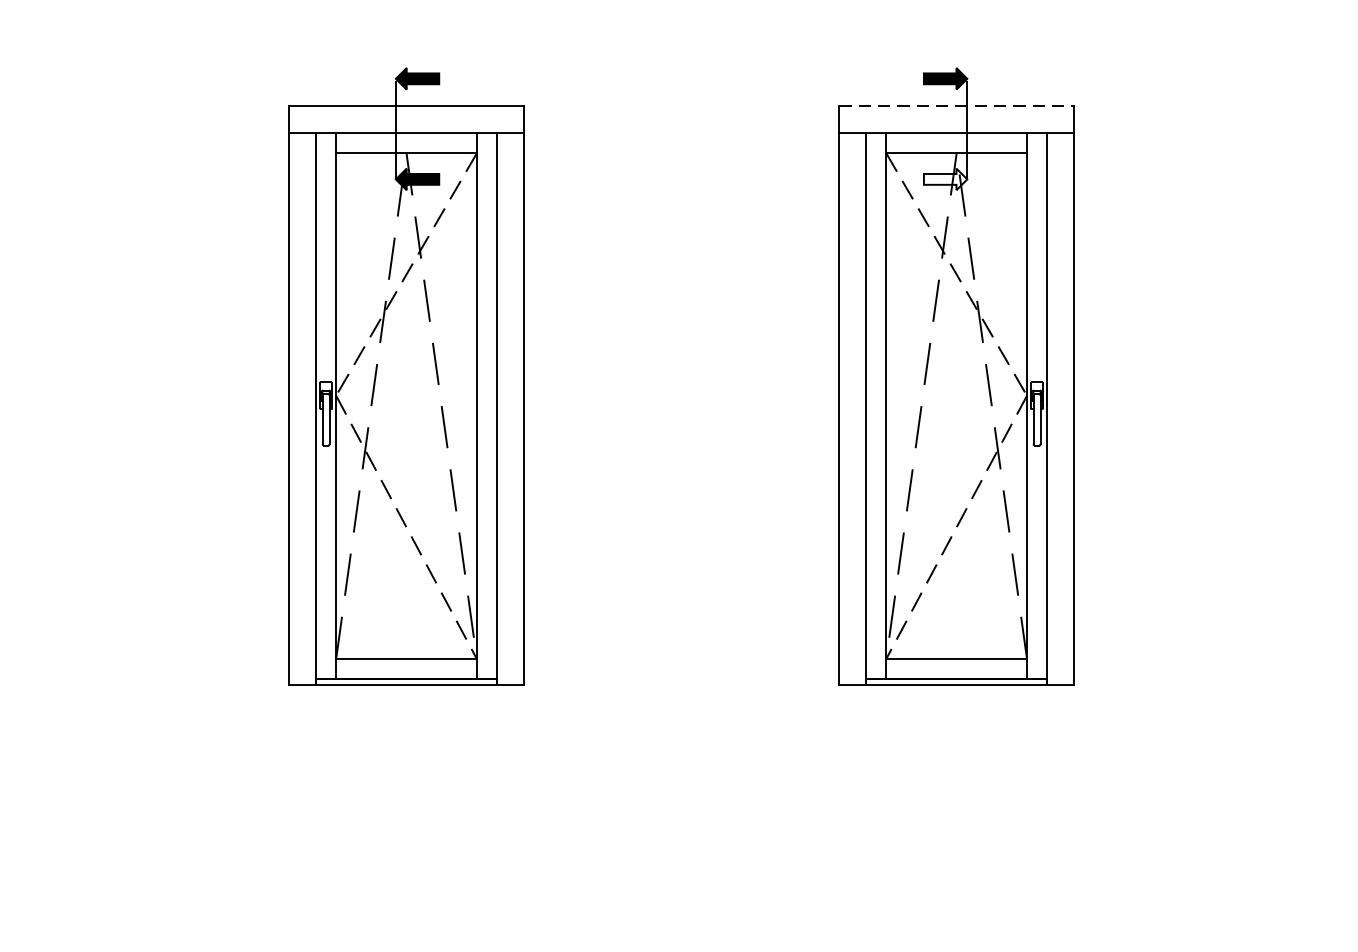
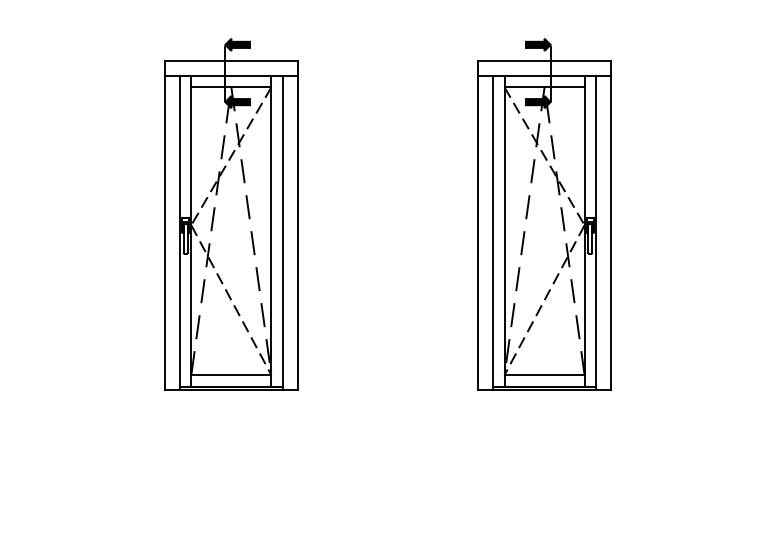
line: (956, 106) -> (544, 60), dashed -> solid
fill: (944, 178) -> (537, 101), added

